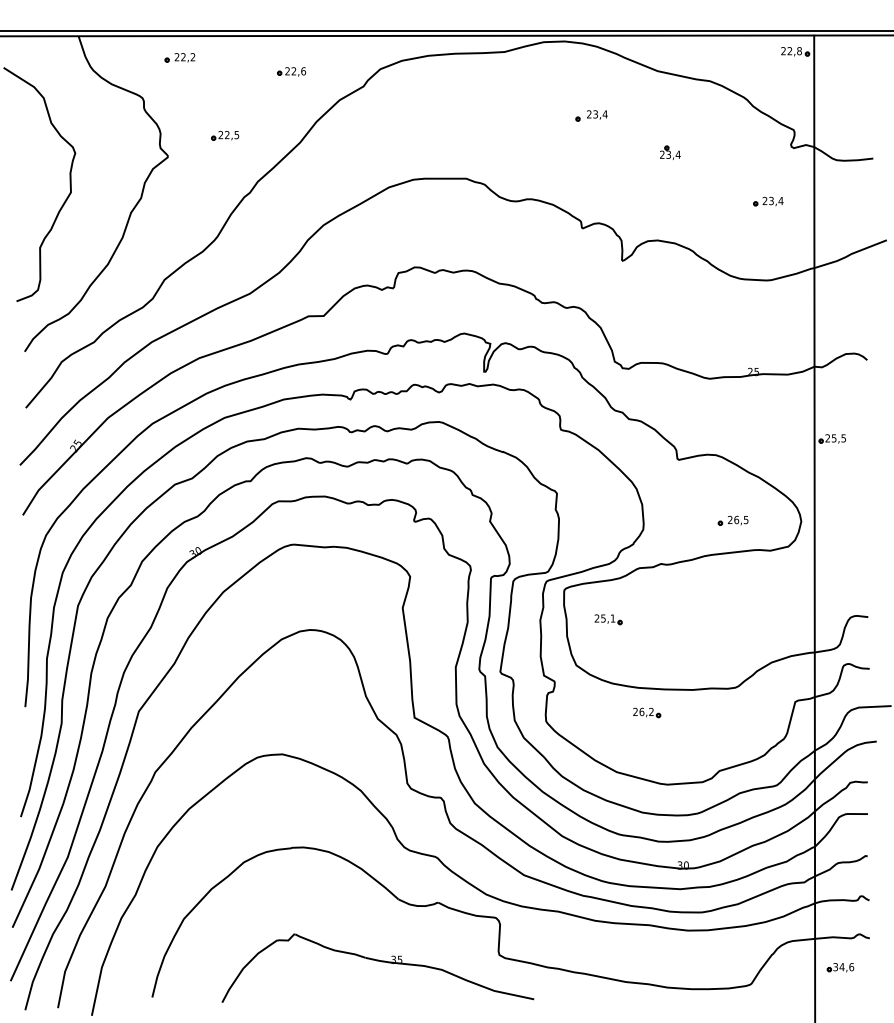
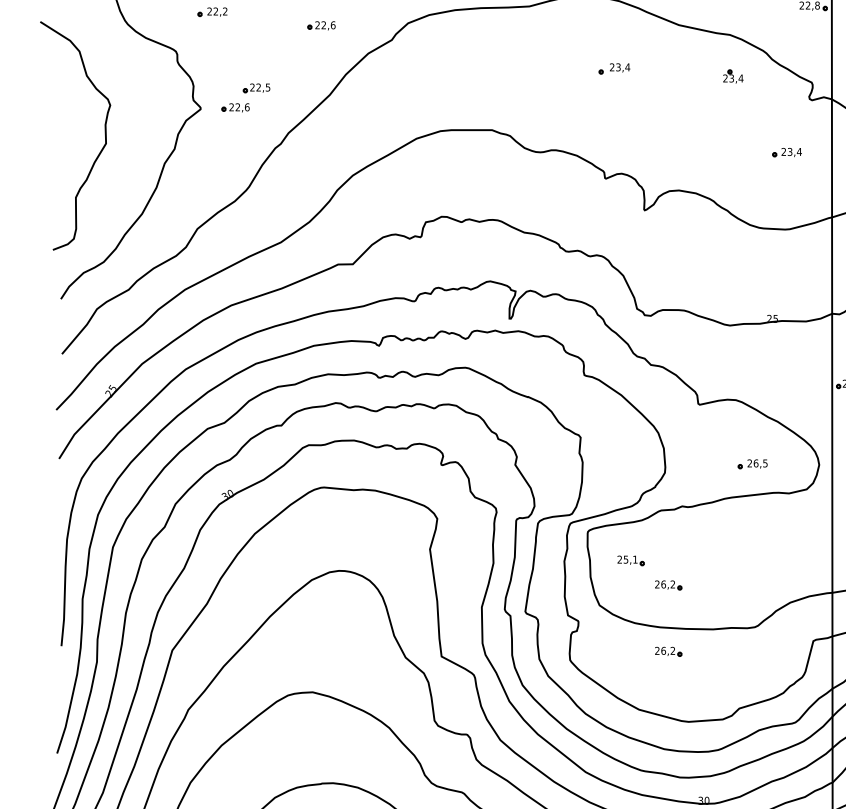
part: (670, 152) -> (733, 76), moved
part: (203, 155) -> (235, 107), added
part: (647, 644) -> (669, 585), added

